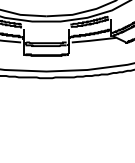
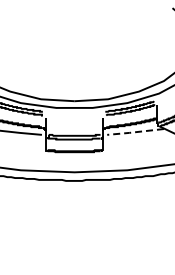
line: (92, 40) -> (134, 132), solid -> dashed

